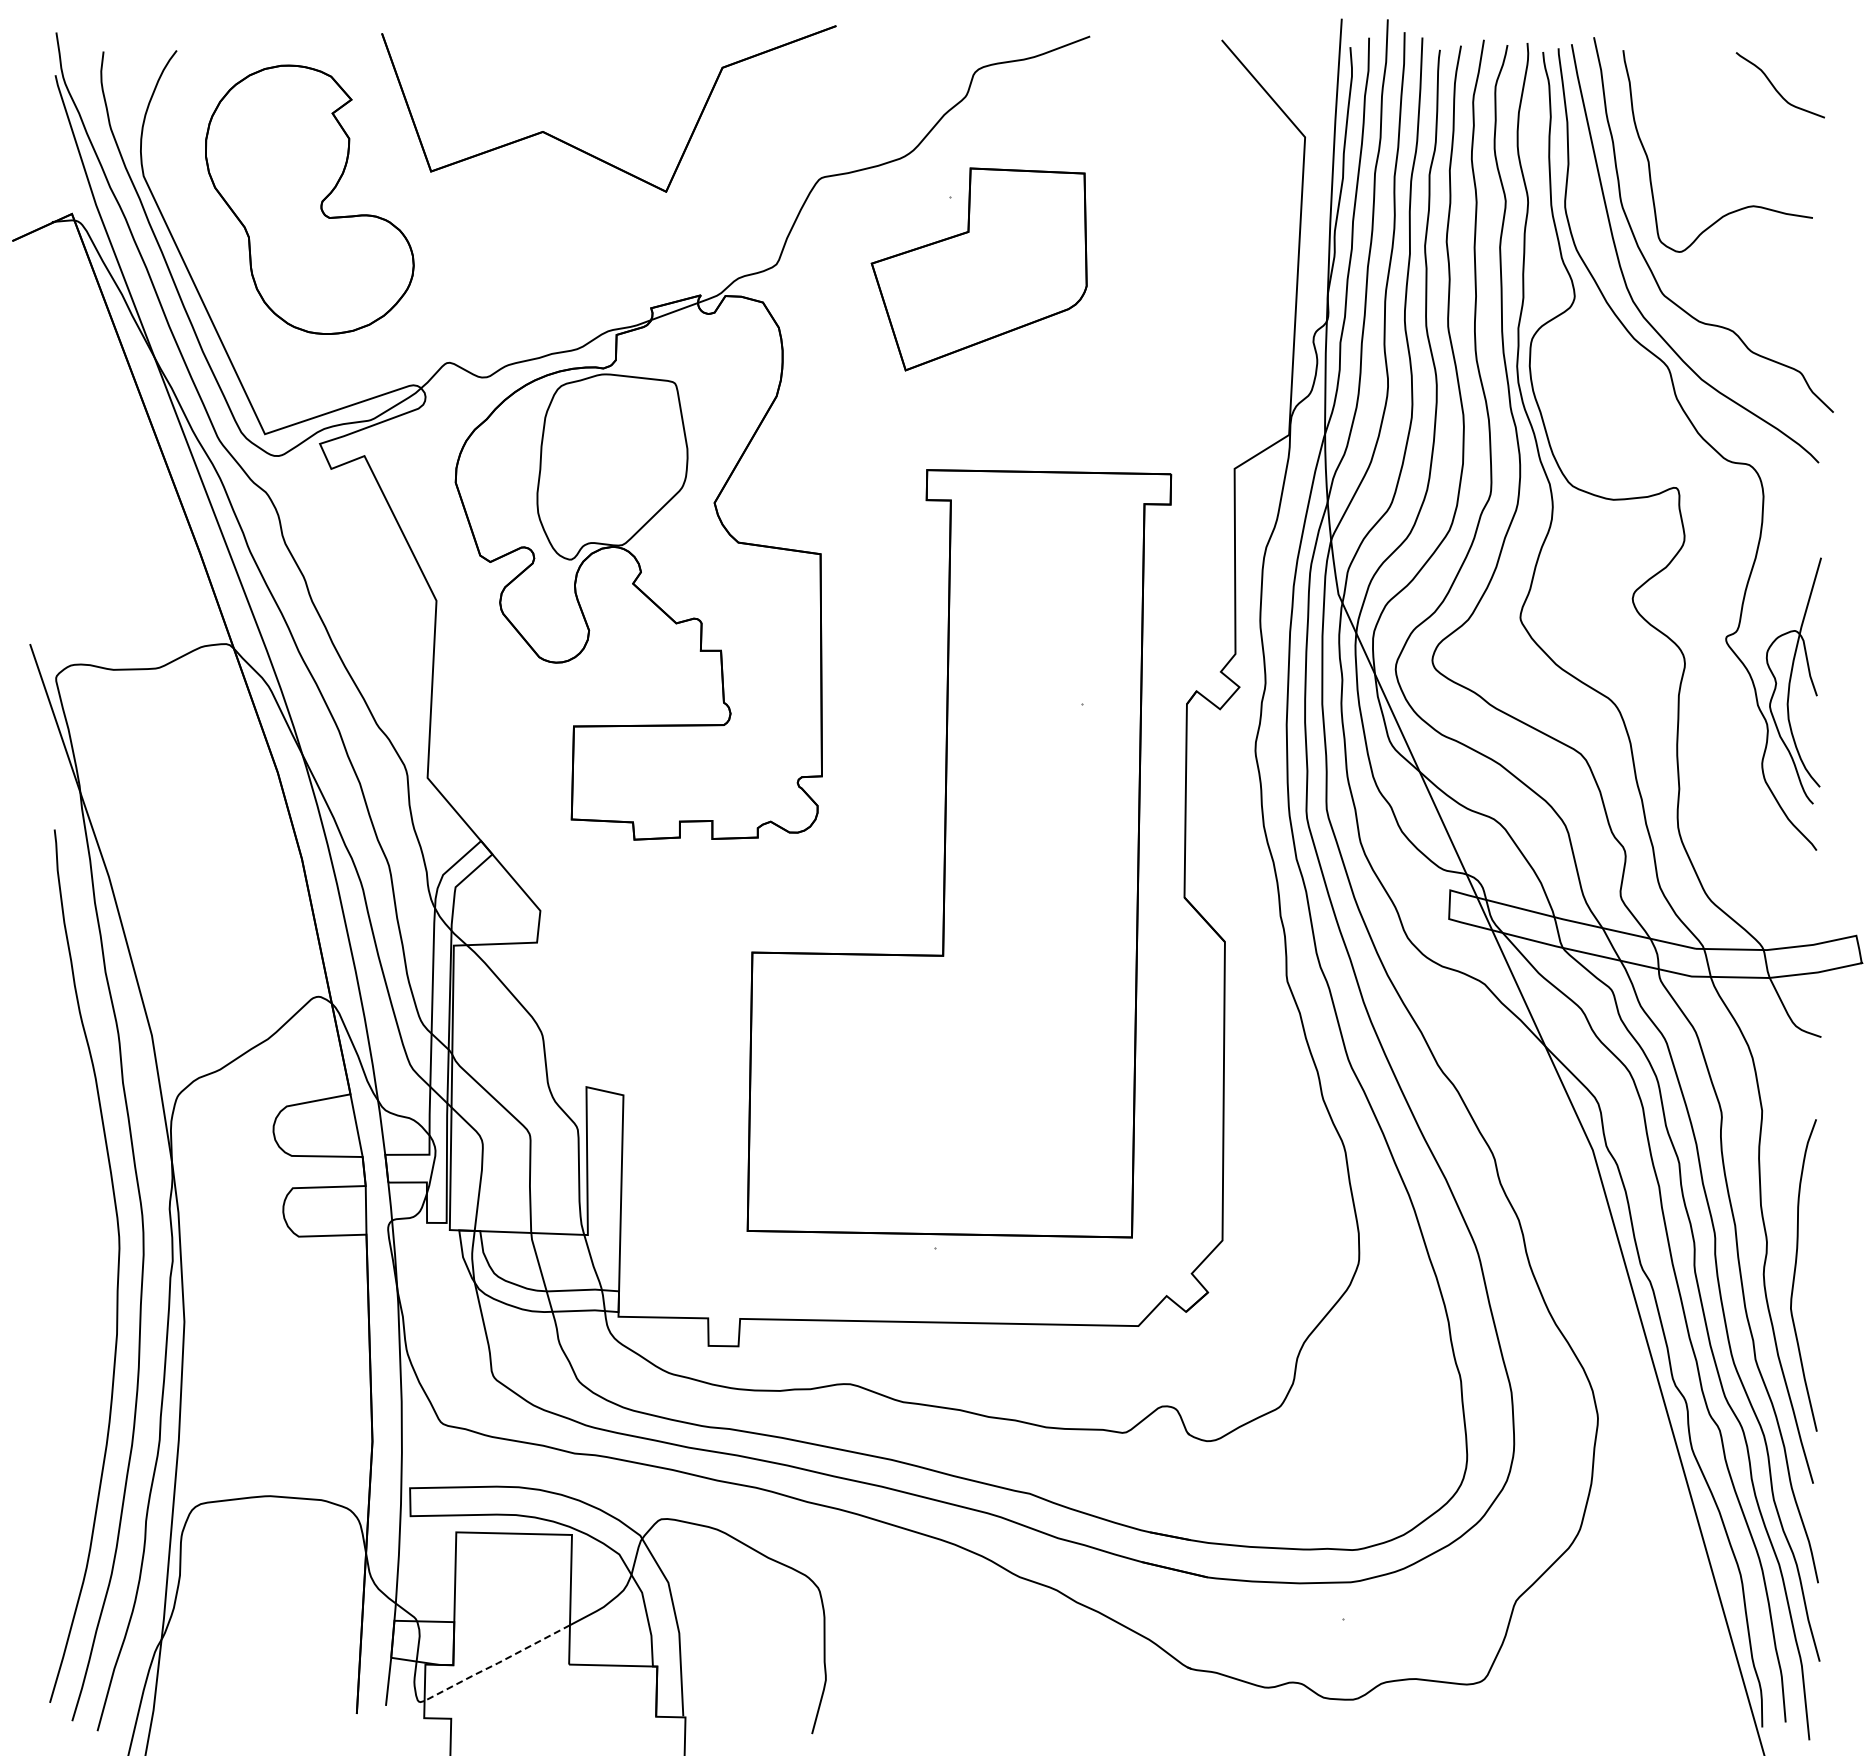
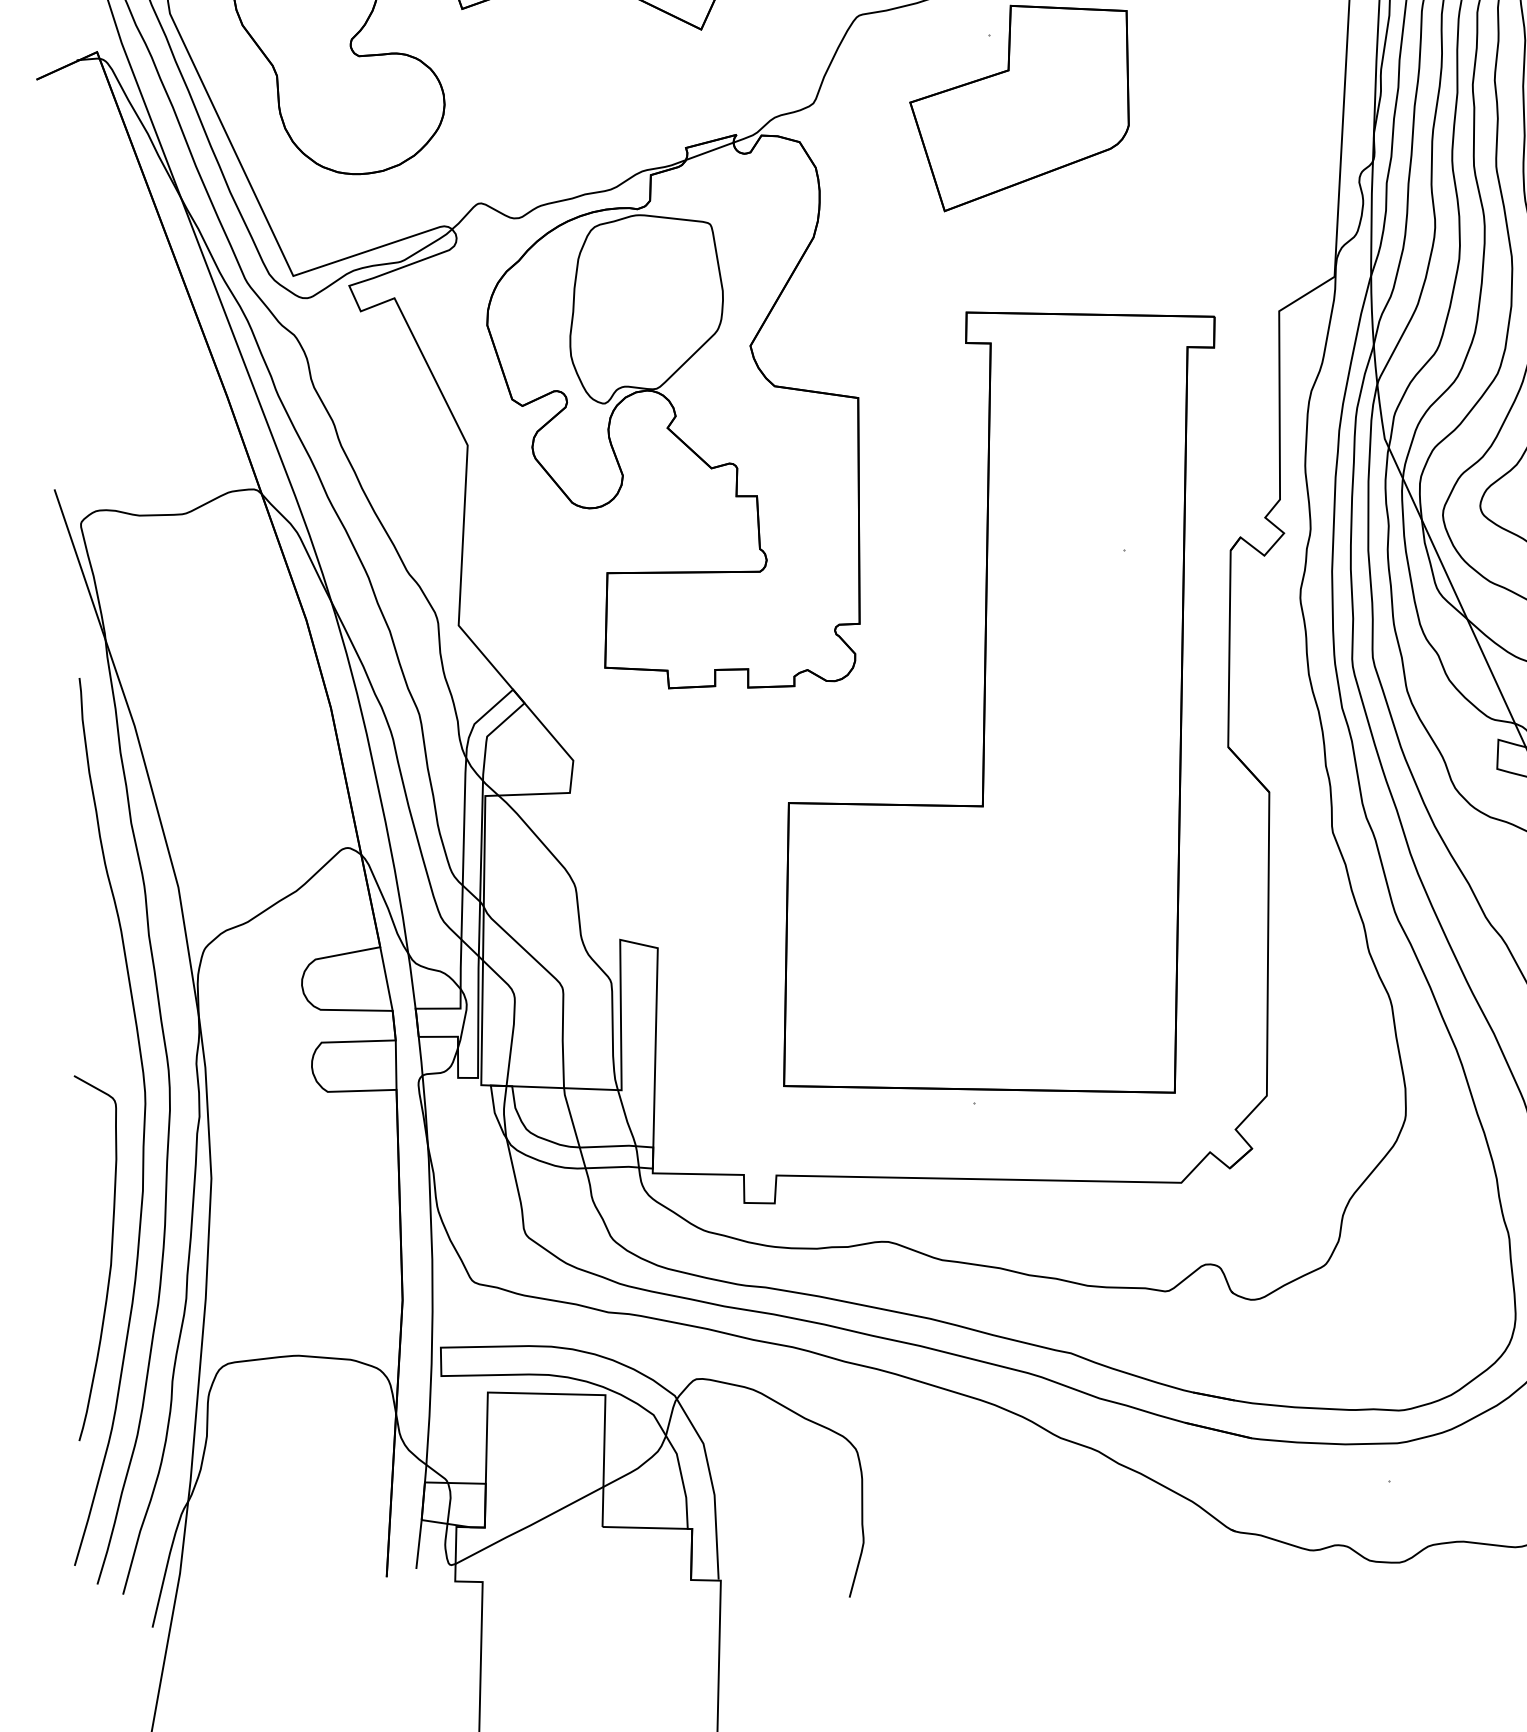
curve: (84, 1405) -> (109, 1263), added
line: (497, 1663) -> (529, 1525), dashed -> solid

